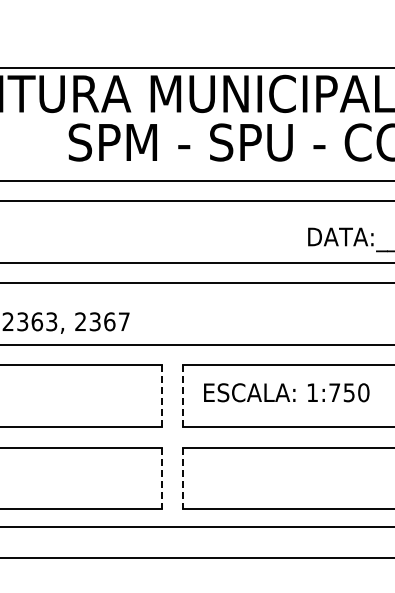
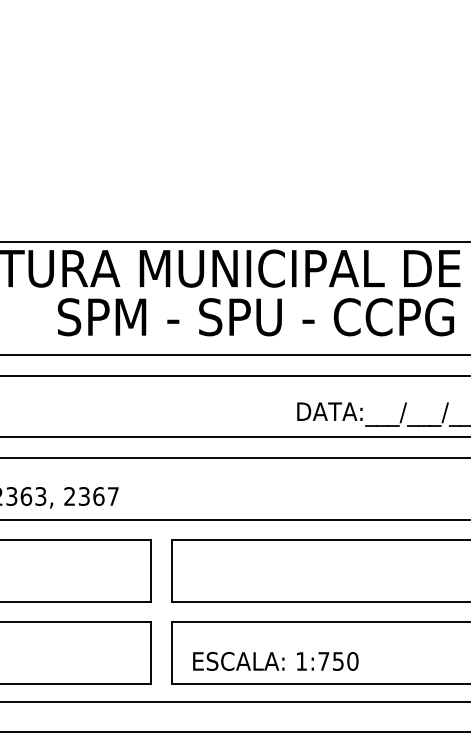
text: (286, 392) -> (275, 661), moved
line: (162, 395) -> (151, 570), dashed -> solid
line: (182, 395) -> (171, 570), dashed -> solid
line: (162, 477) -> (151, 652), dashed -> solid
line: (182, 477) -> (171, 652), dashed -> solid

